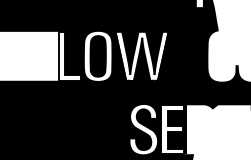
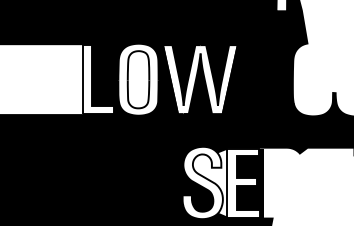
fill: (97, 56) -> (137, 79), removed
fill: (148, 129) -> (209, 182), removed

